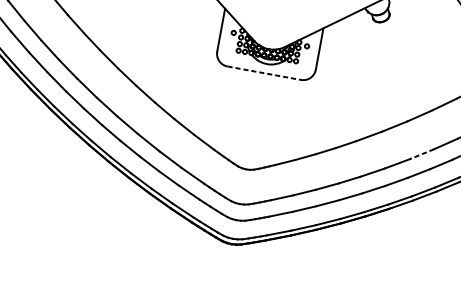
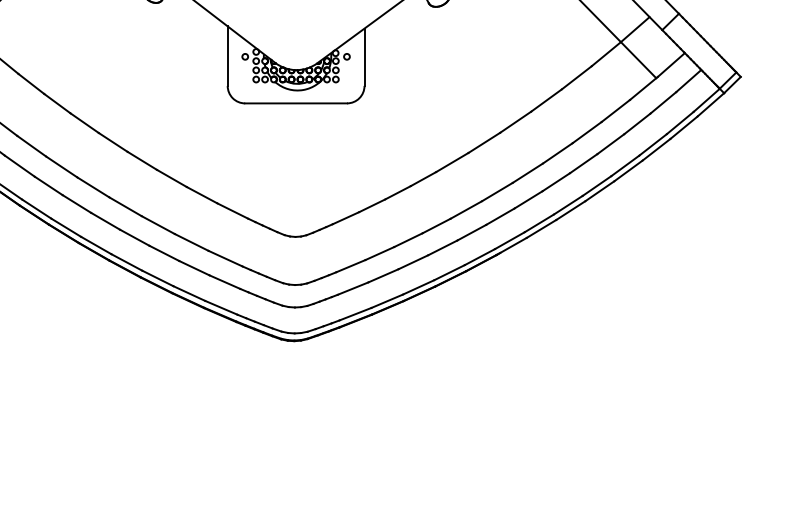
line: (264, 73) -> (296, 103), dashed -> solid
line: (421, 154) -> (527, 173), dashed -> solid

